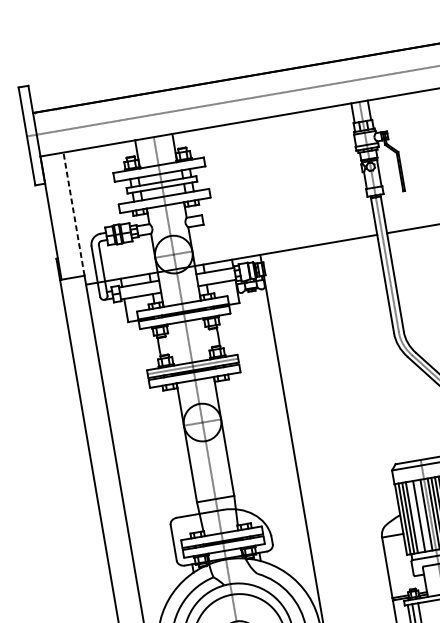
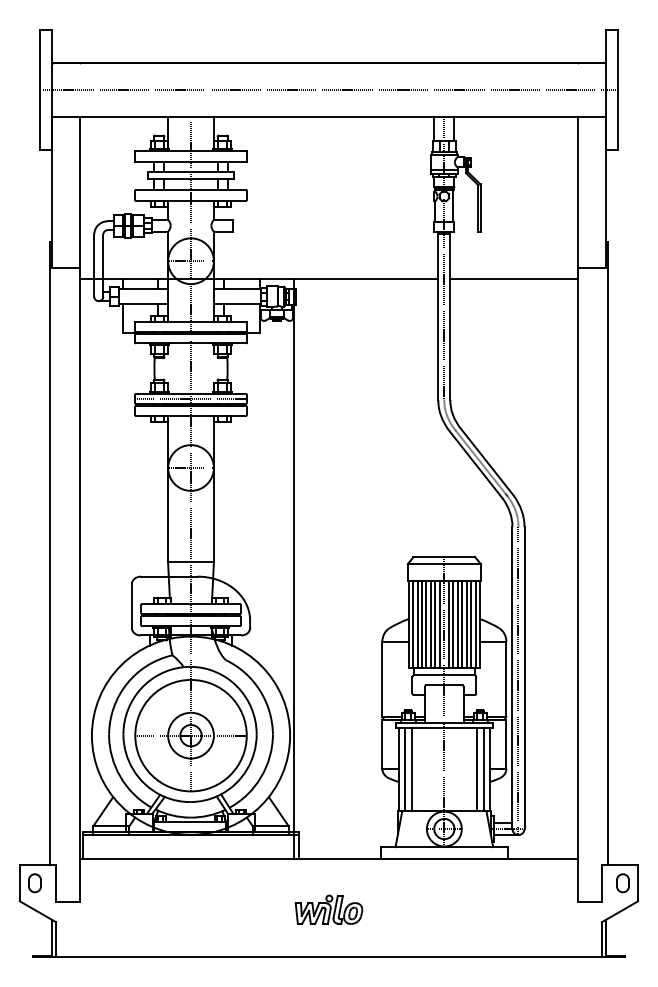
line: (73, 214) -> (79, 192), dashed -> solid
line: (422, 515) -> (435, 624), added
line: (415, 516) -> (426, 624), added

